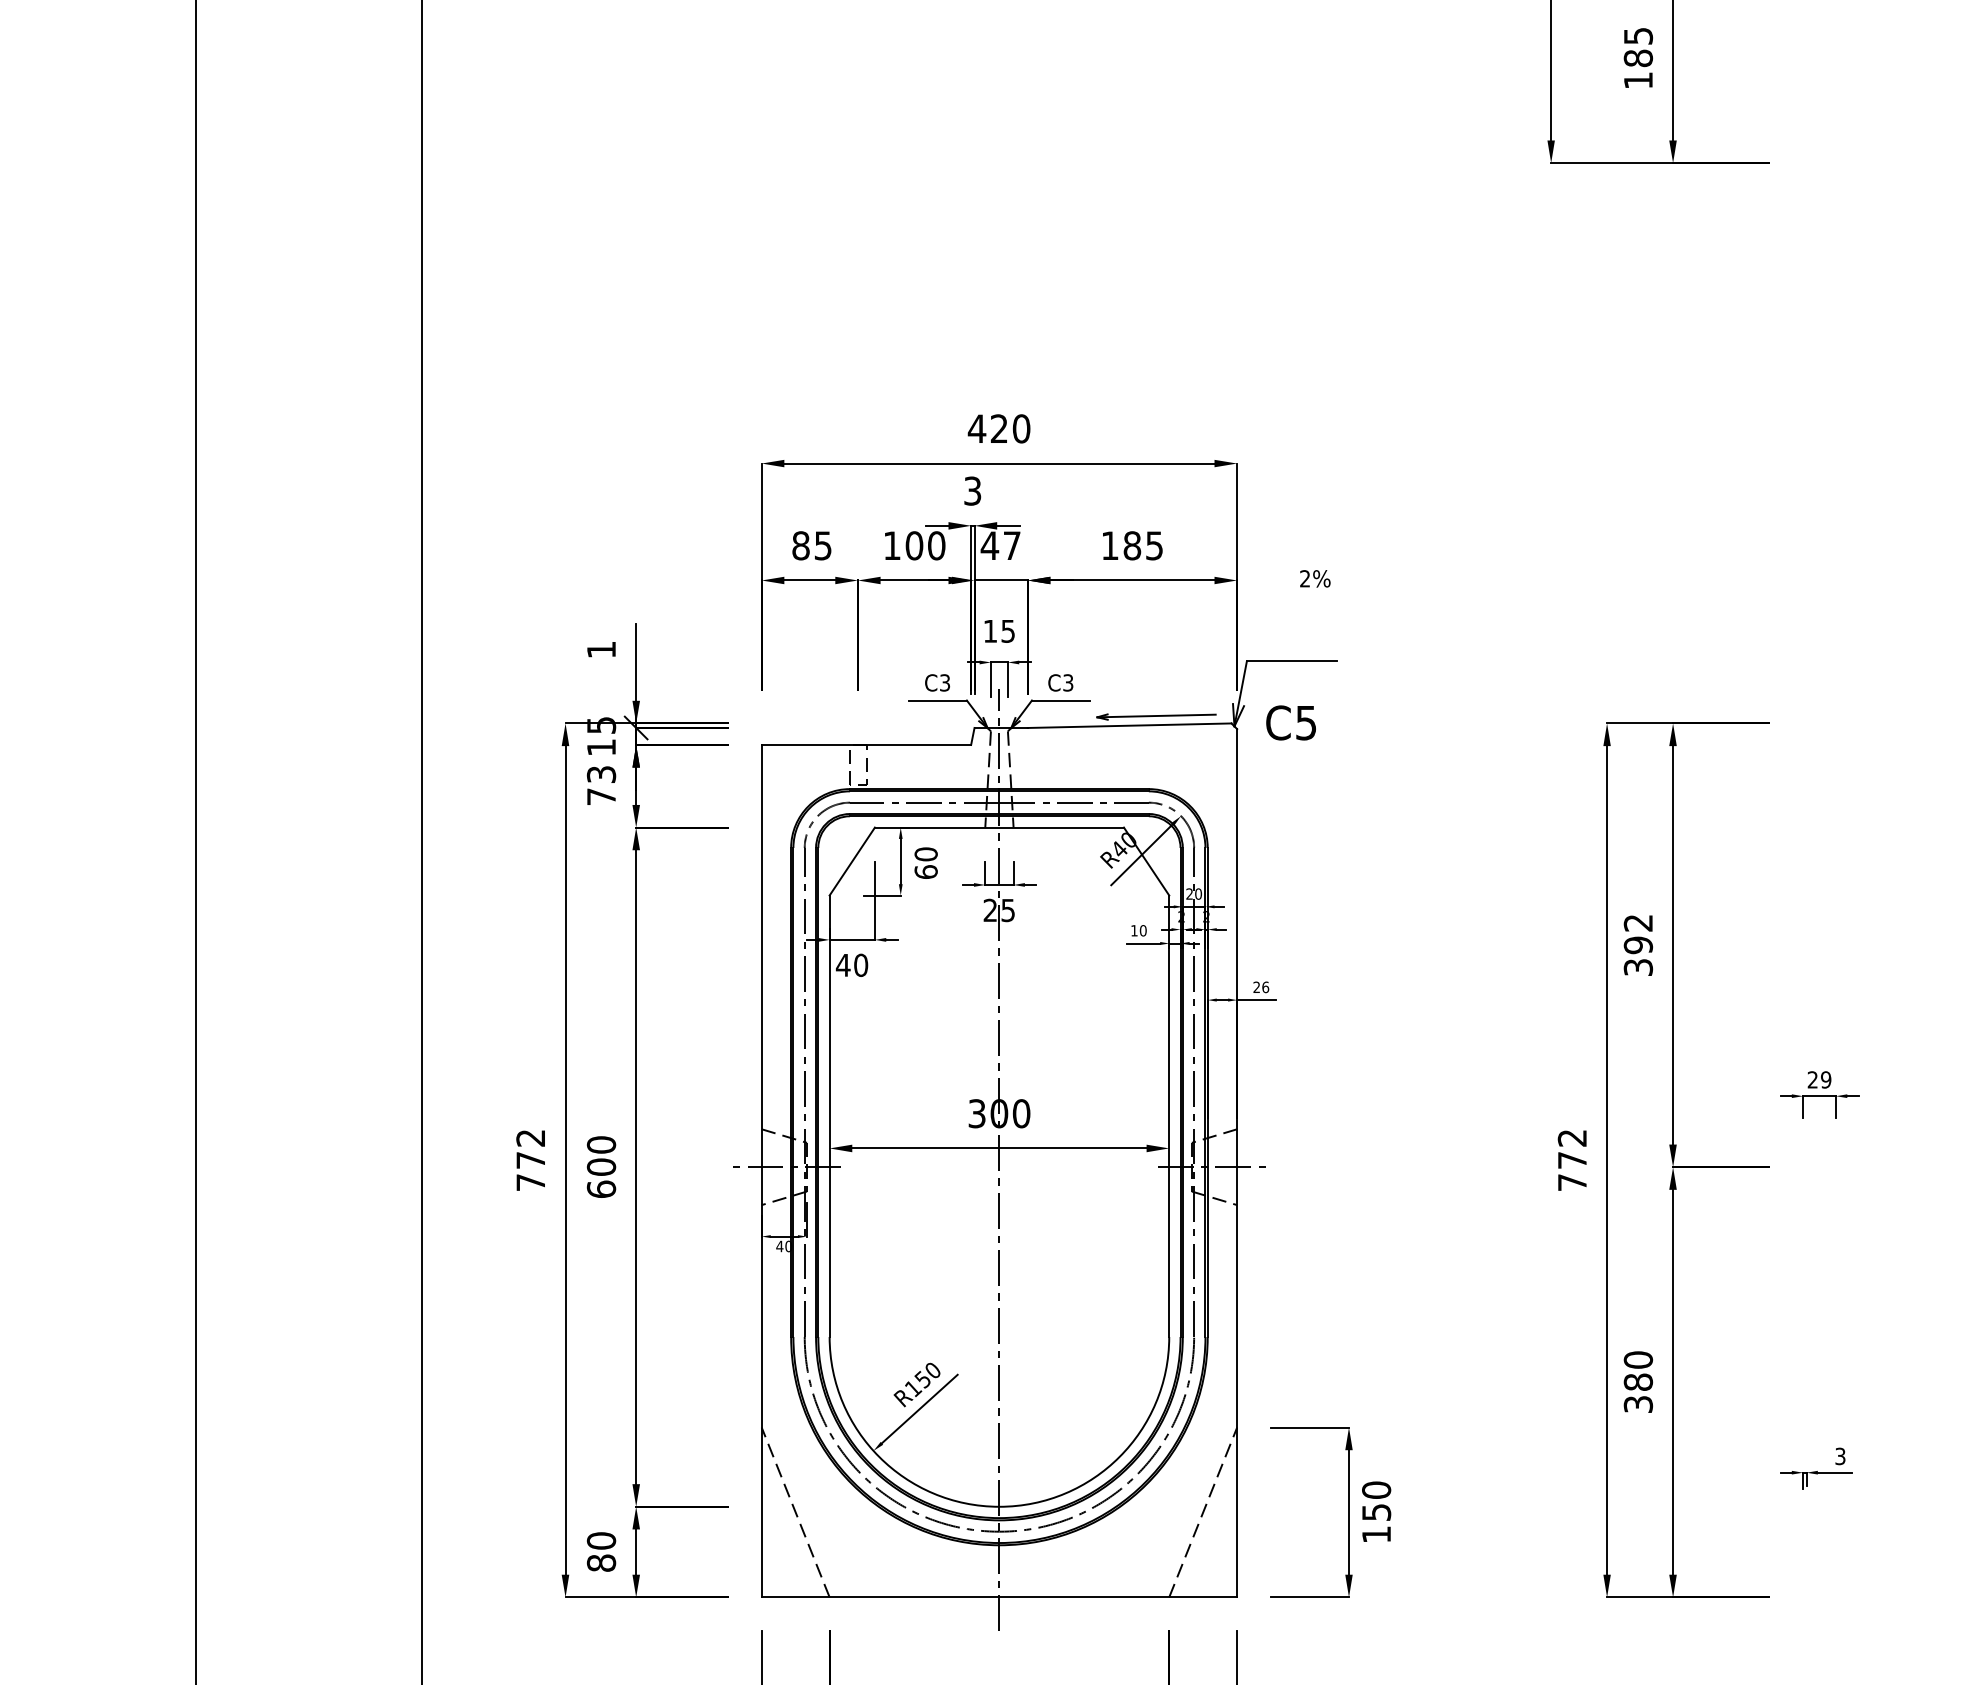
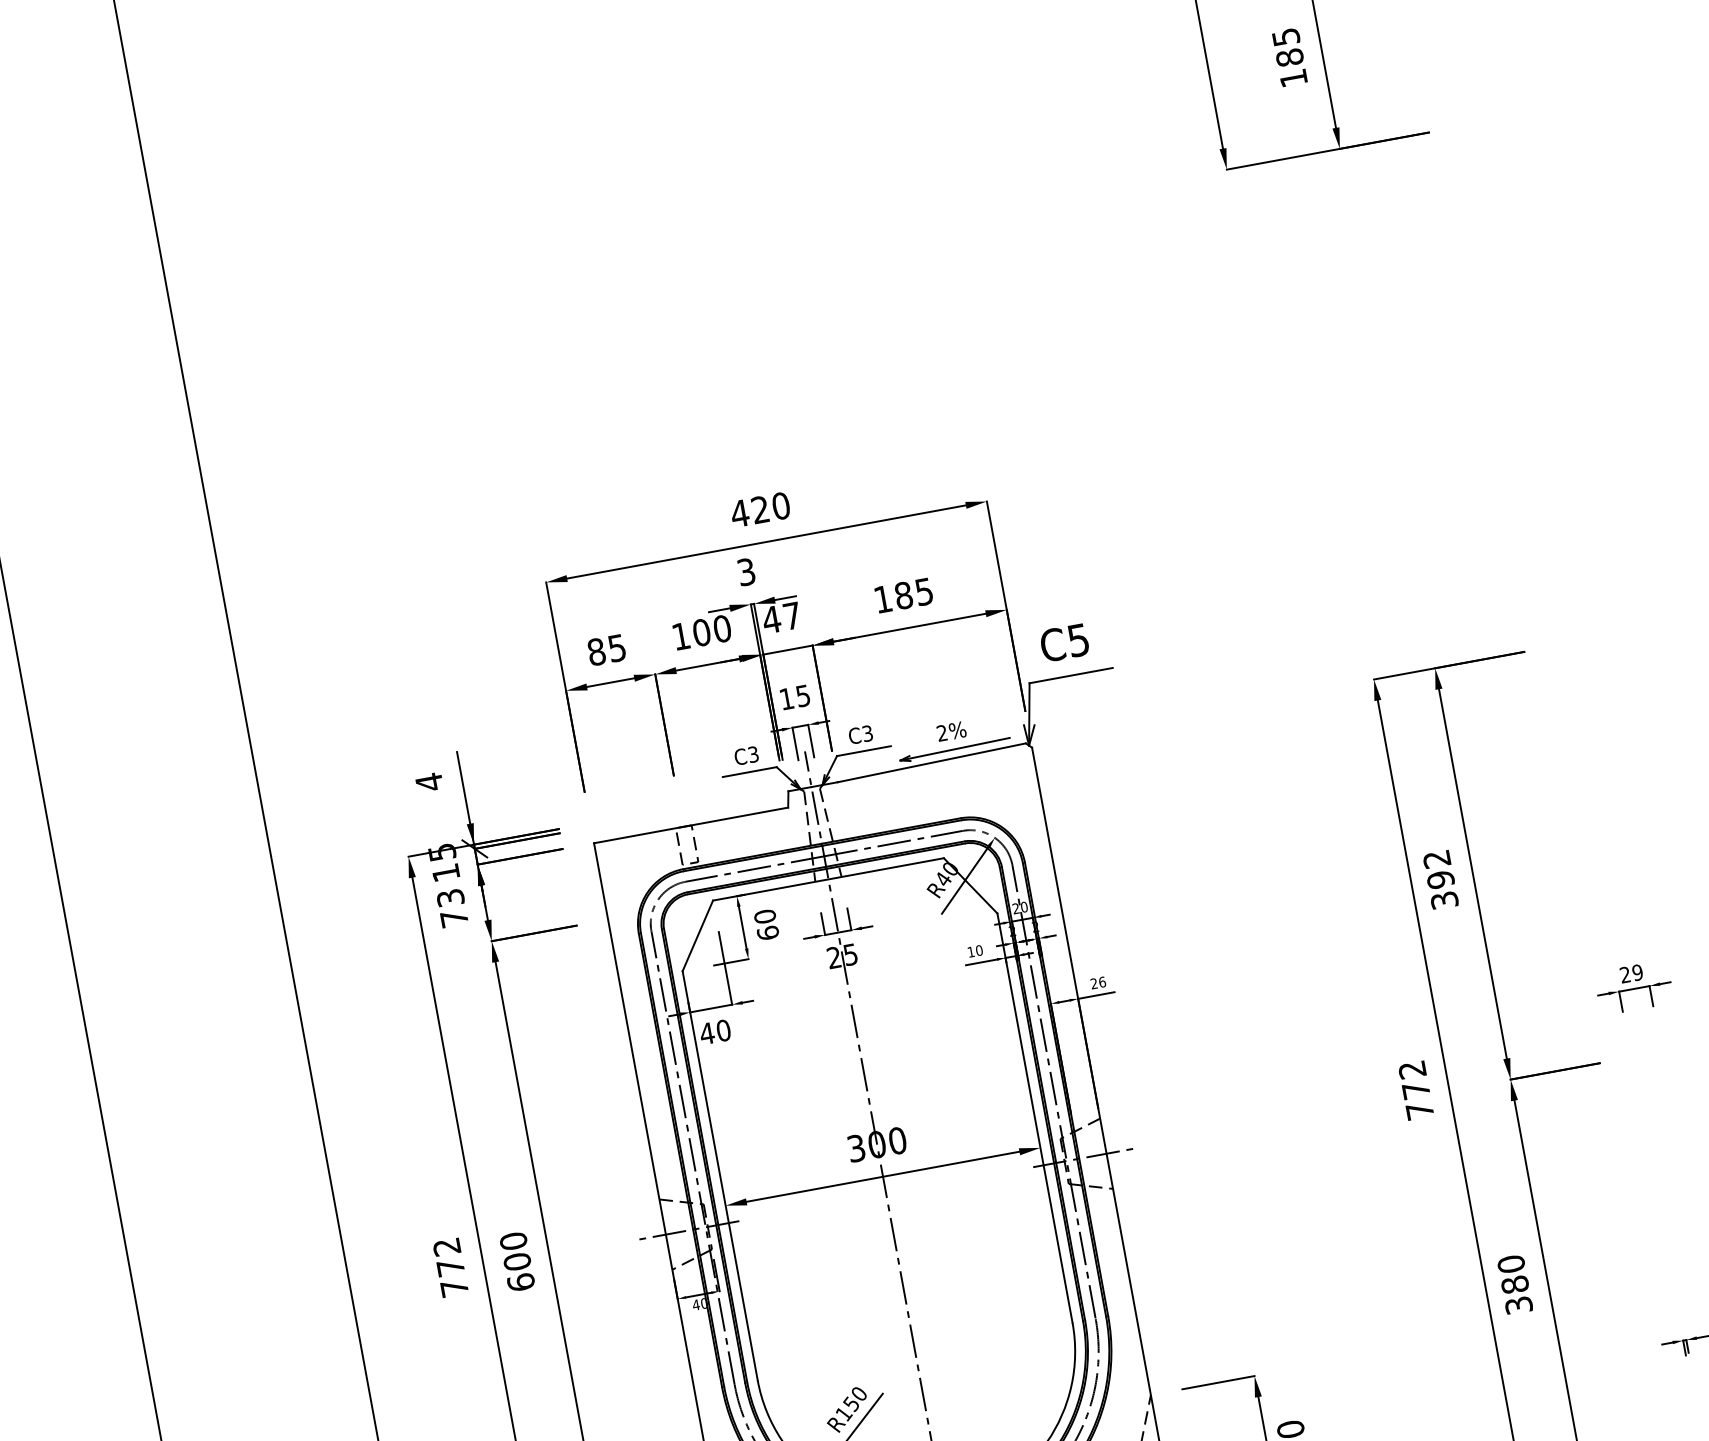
text: (1315, 578) -> (951, 731), moved
text: (601, 649) -> (429, 782), 1 -> 4
text: (1290, 722) -> (1063, 642), moved

